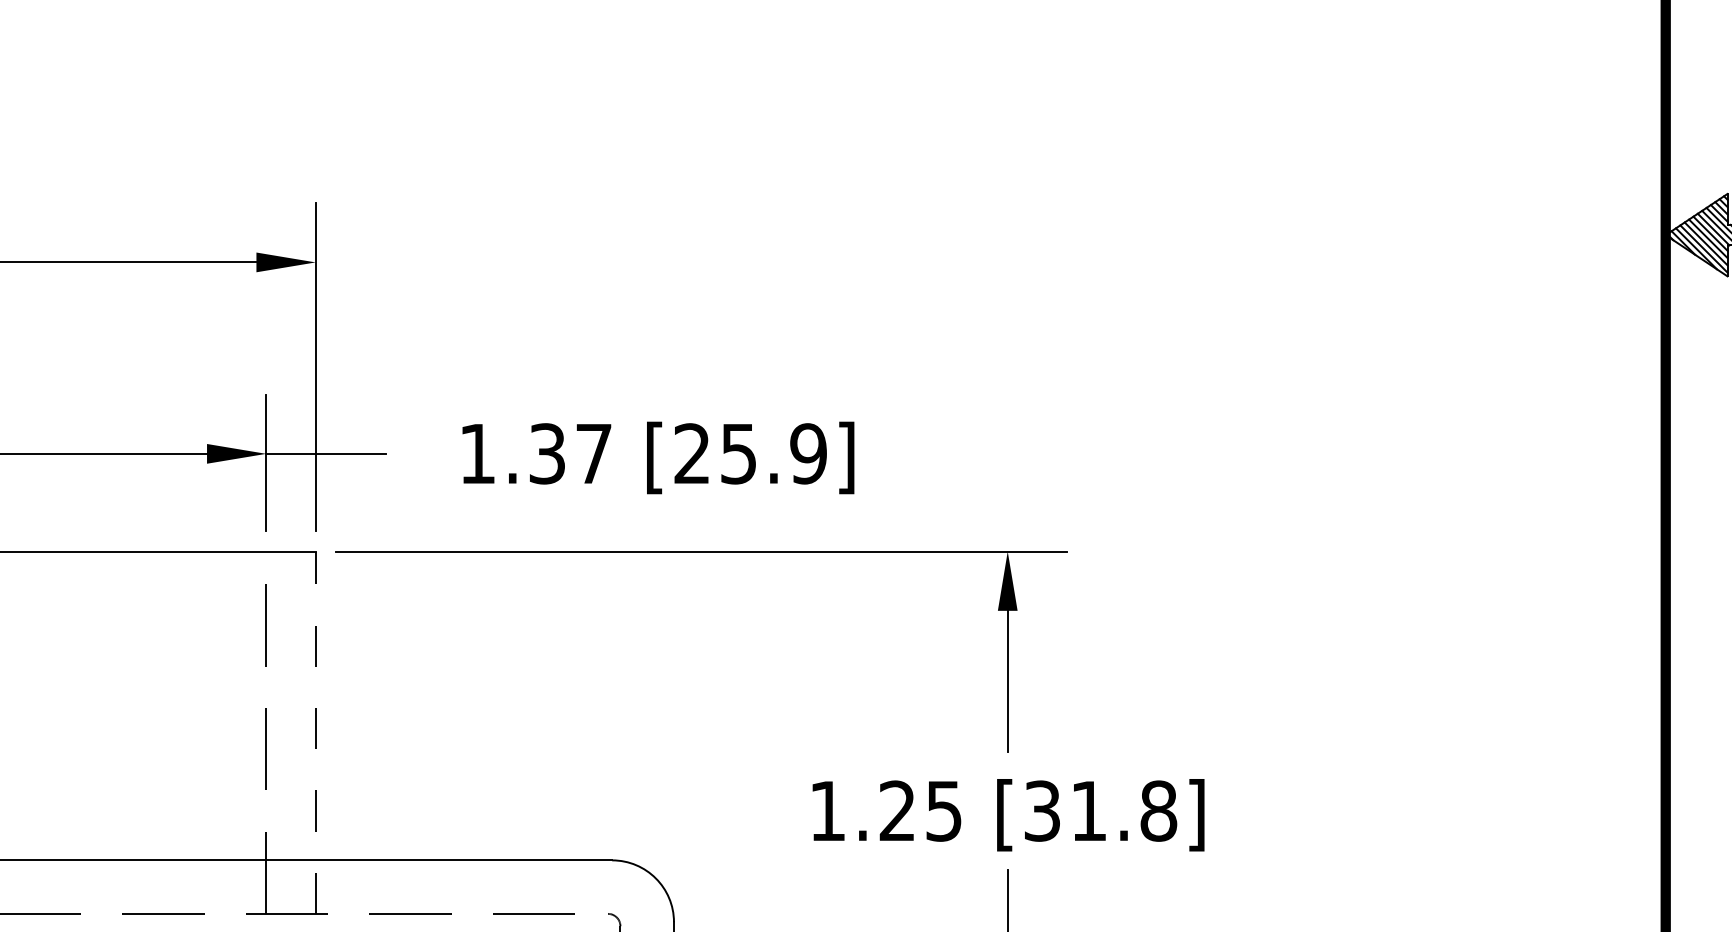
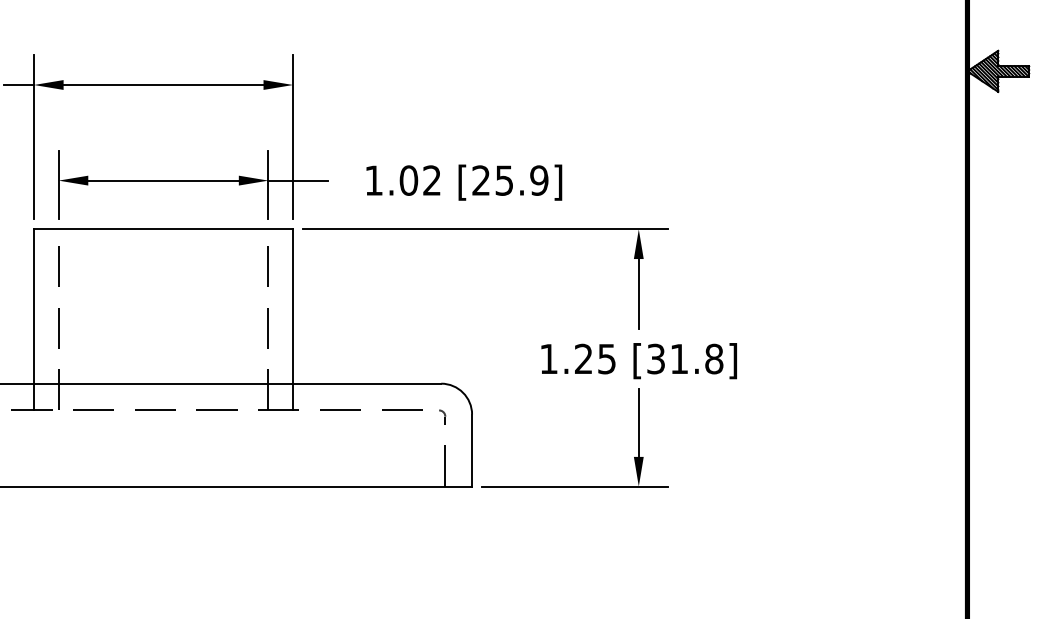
text: (568, 453) -> (419, 180), 1.37 -> 1.02
line: (316, 731) -> (293, 319), dashed -> solid

